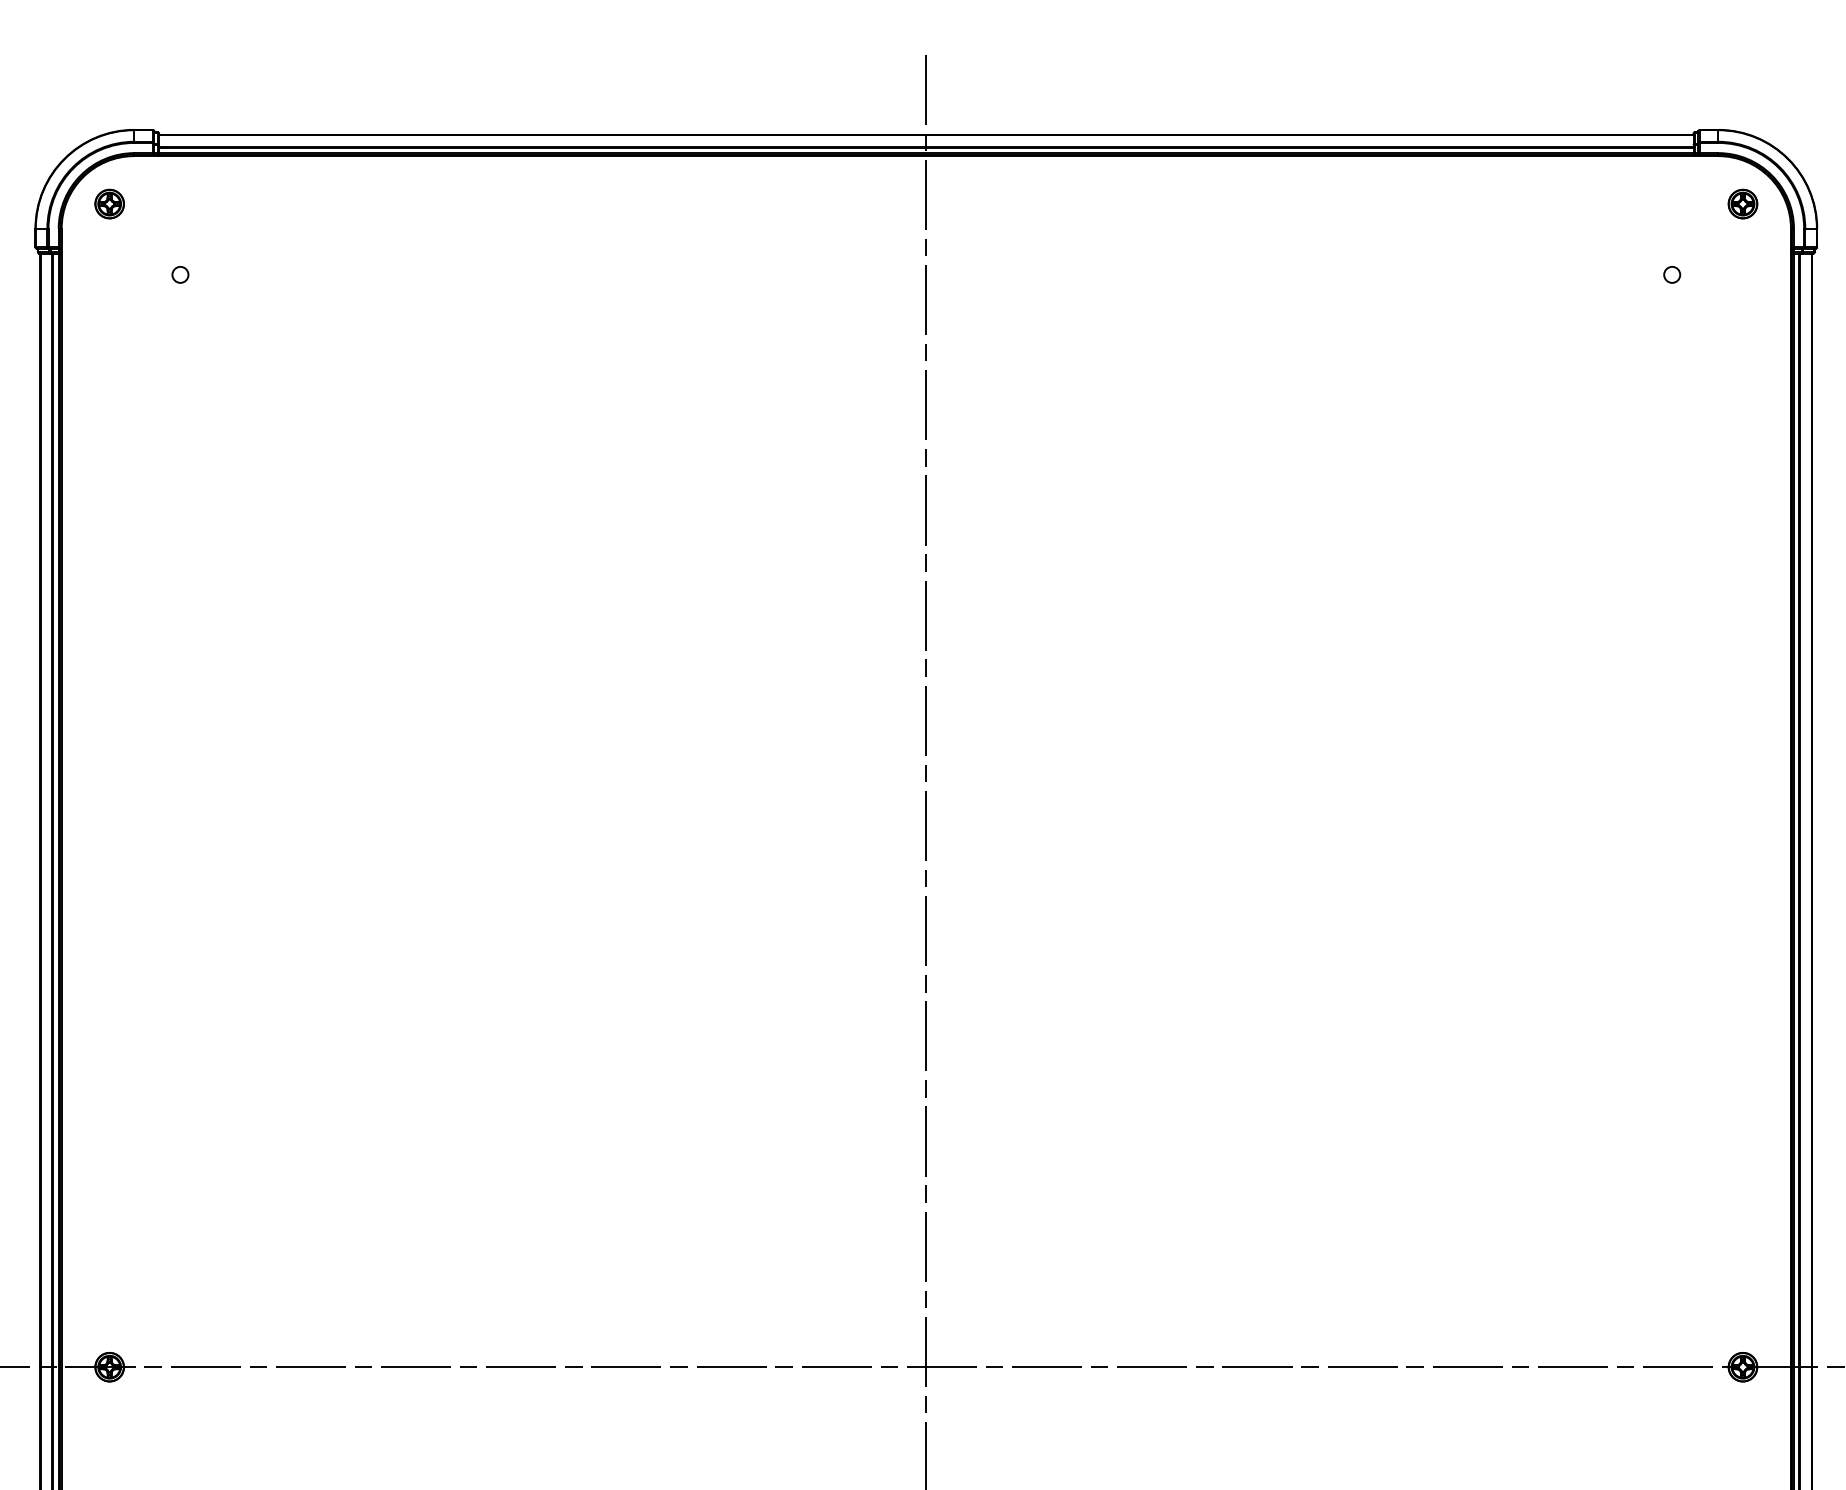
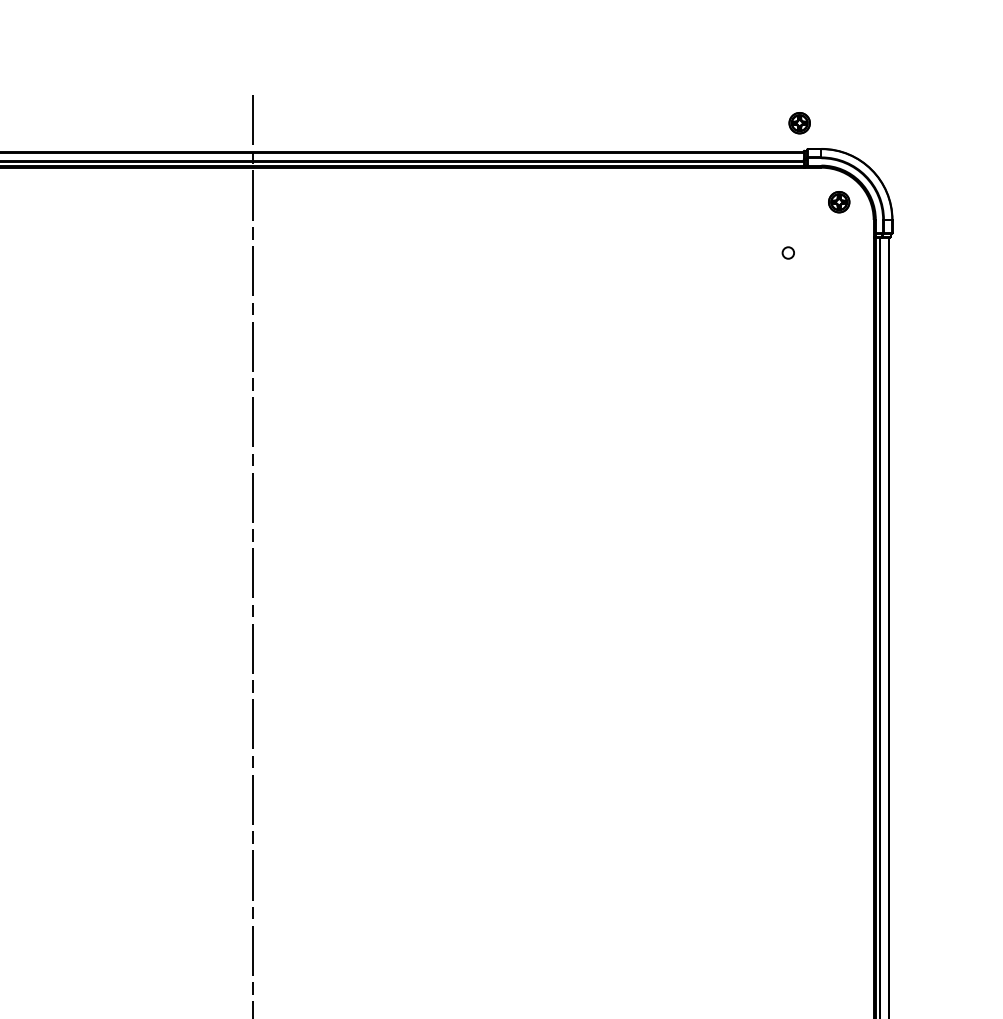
part: (1687, 93) -> (799, 122), added

